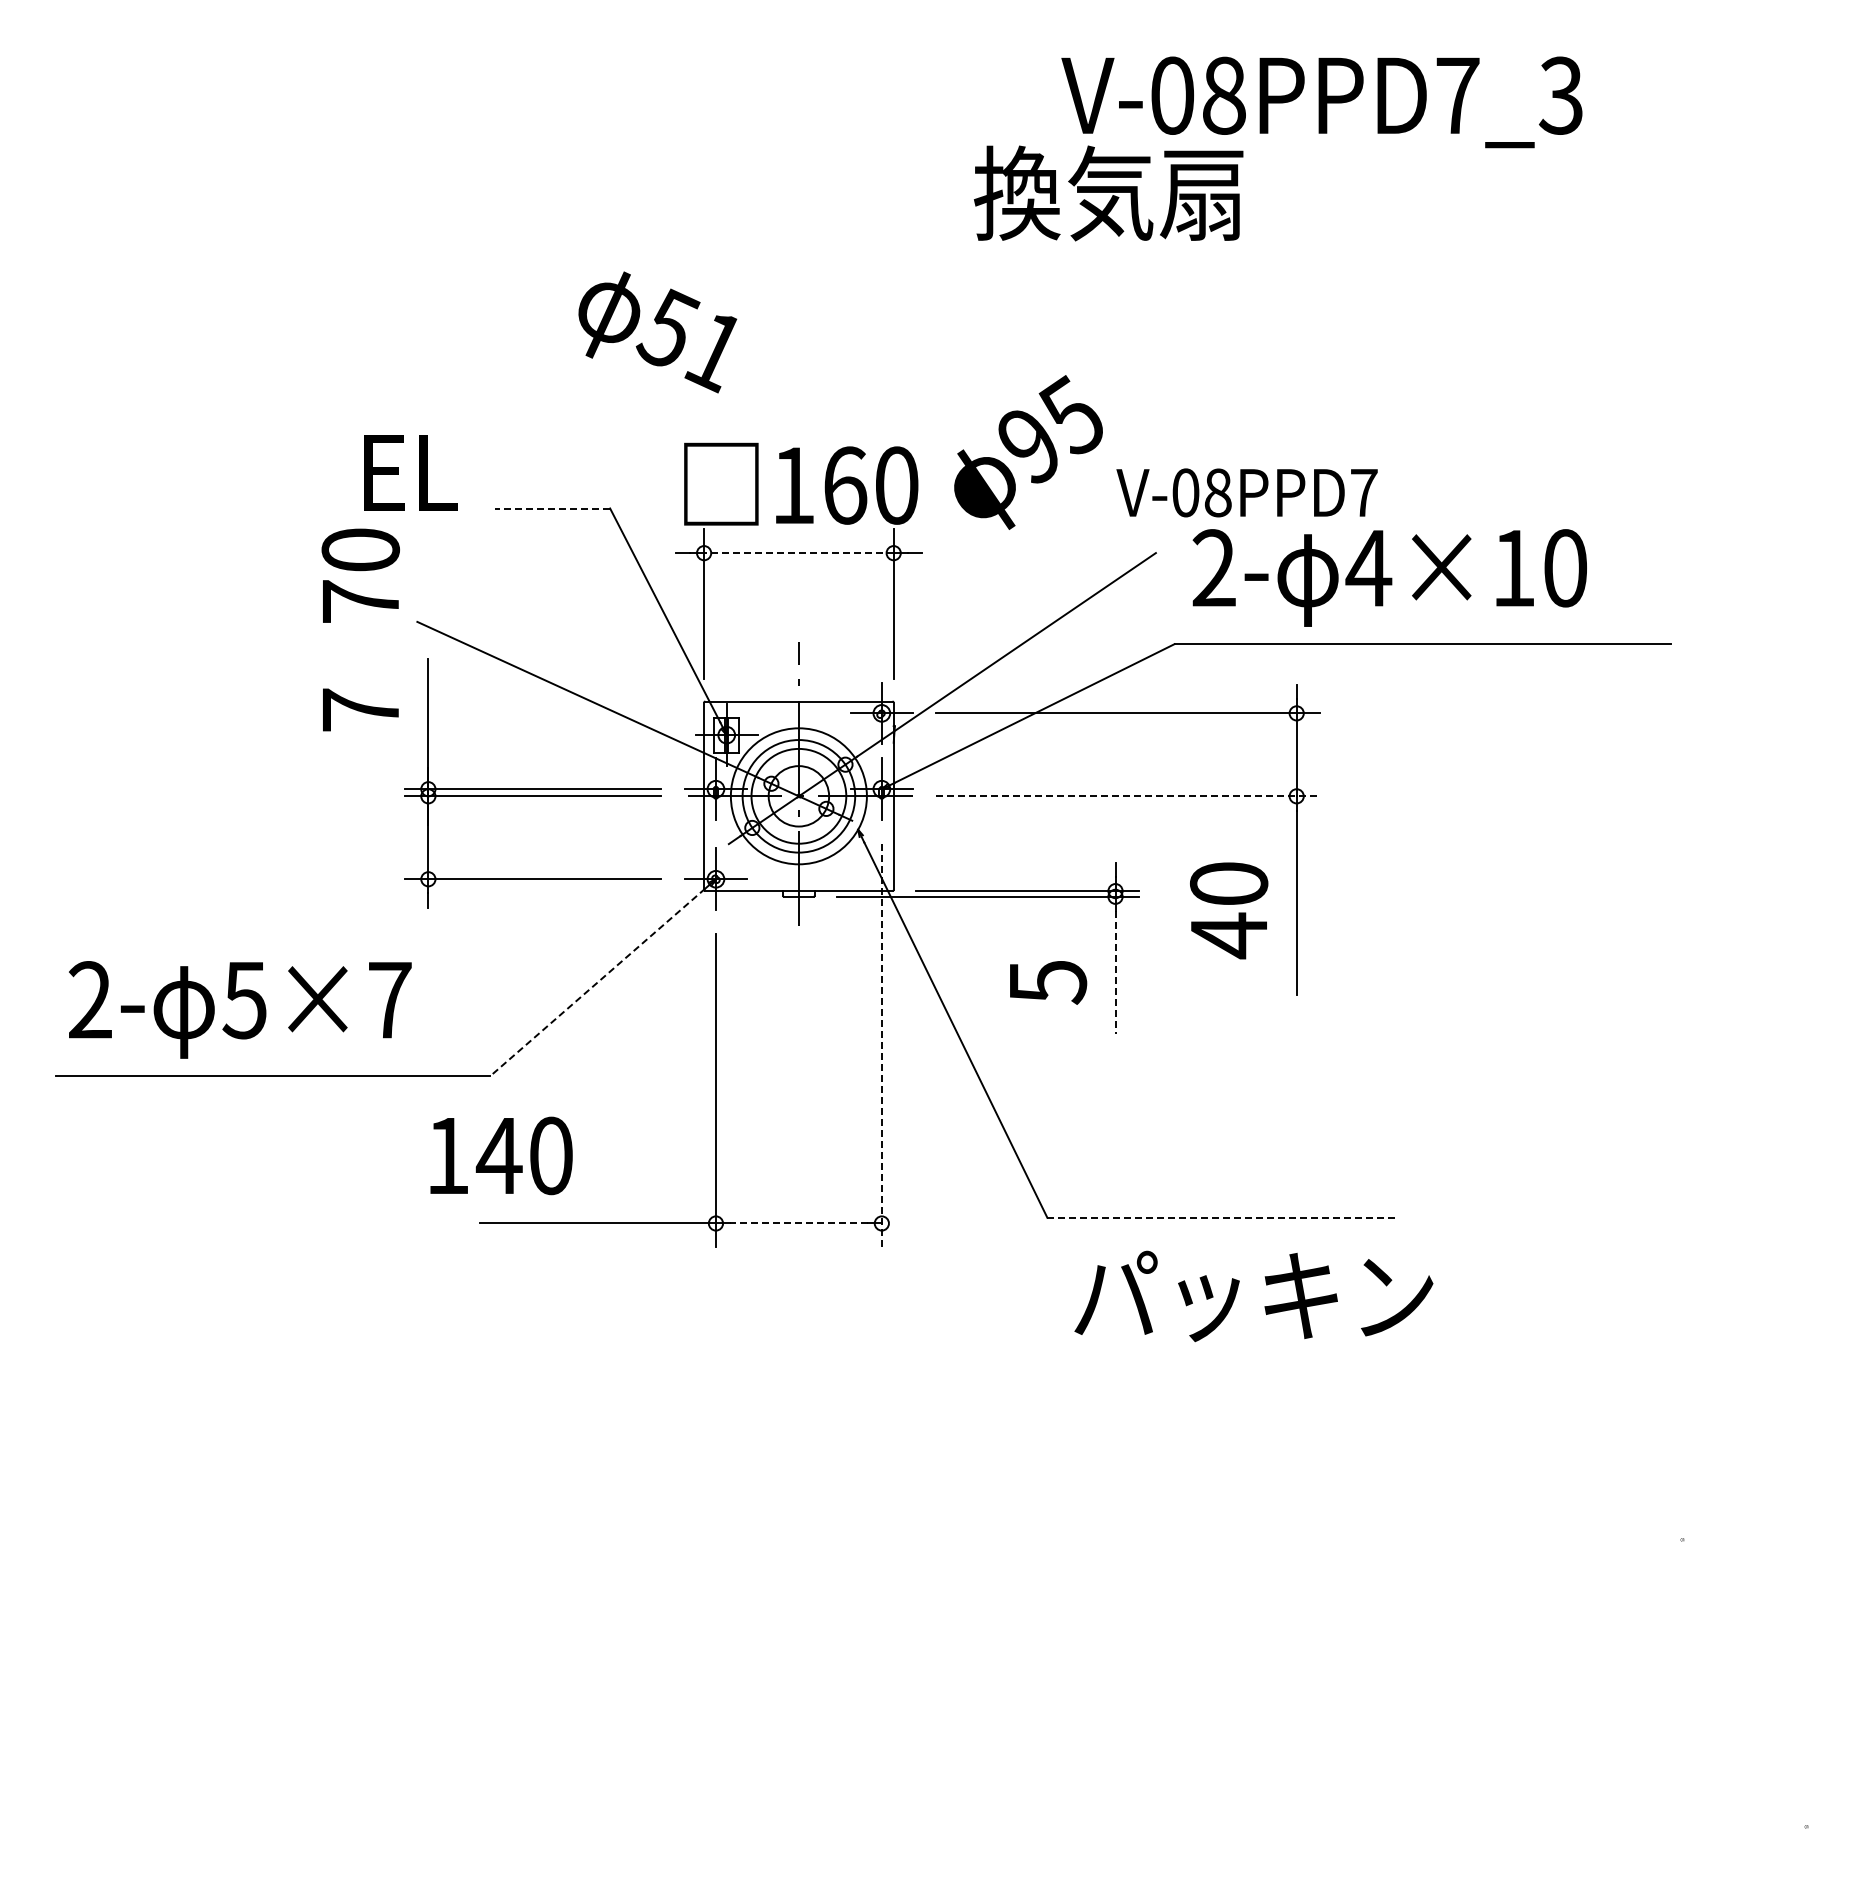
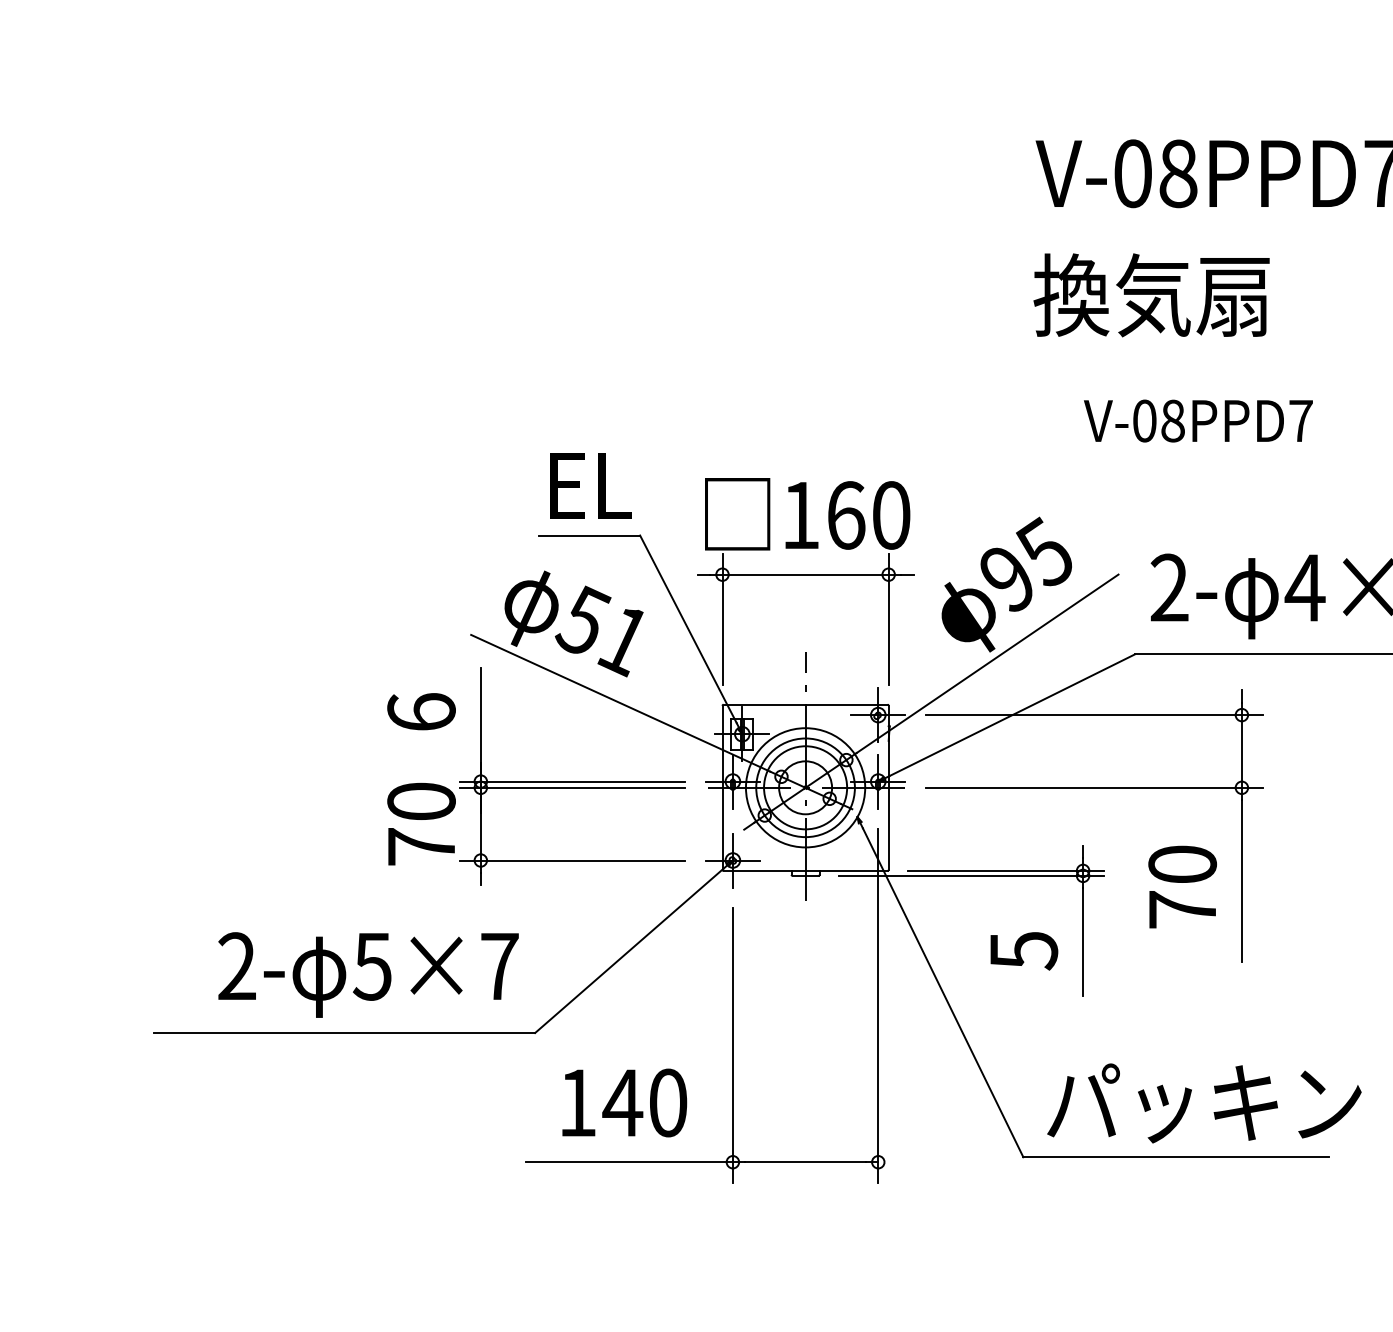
text: (1108, 193) -> (1151, 295), moved
text: (657, 332) -> (573, 624), moved
text: (1028, 452) -> (1006, 584), moved
text: (410, 472) -> (590, 485), moved
text: (1246, 492) -> (1197, 420), moved
line: (552, 508) -> (589, 535), dashed -> solid
line: (798, 553) -> (805, 574), dashed -> solid
text: (360, 575) -> (421, 823), moved
text: (360, 709) -> (421, 711), 7 -> 6
line: (1128, 796) -> (1094, 787), dashed -> solid
text: (1228, 935) -> (1182, 909), 40 -> 70
line: (1115, 972) -> (1083, 942), dashed -> solid
line: (597, 982) -> (629, 951), dashed -> solid
text: (240, 1009) -> (368, 974), moved
line: (881, 1045) -> (877, 1006), dashed -> solid
text: (501, 1155) -> (624, 1102), moved
line: (1222, 1217) -> (1176, 1156), dashed -> solid
line: (798, 1223) -> (805, 1162), dashed -> solid
text: (1253, 1296) -> (1204, 1103), moved

